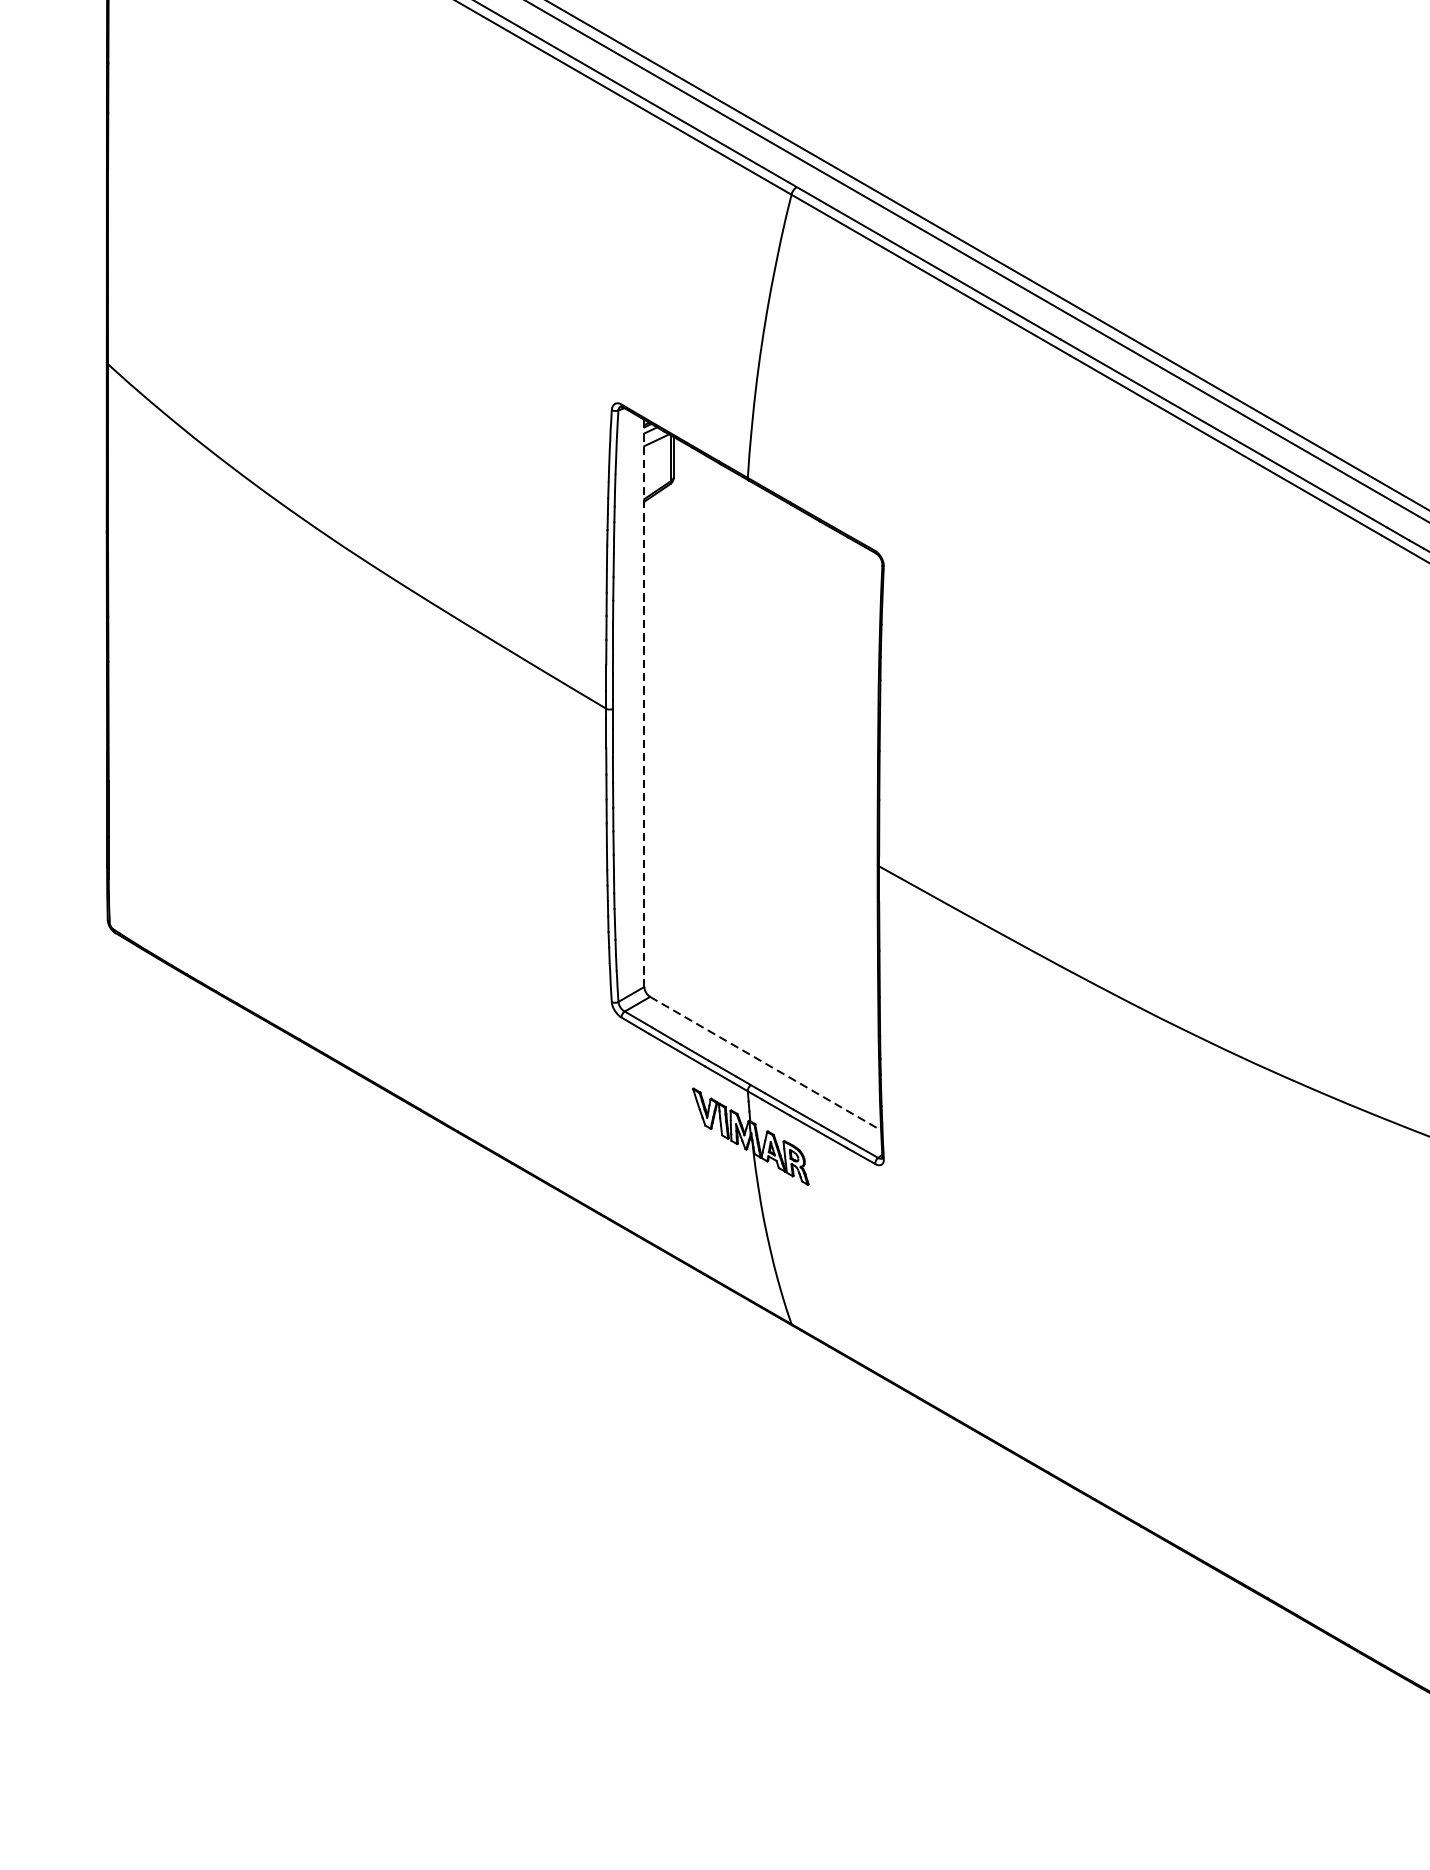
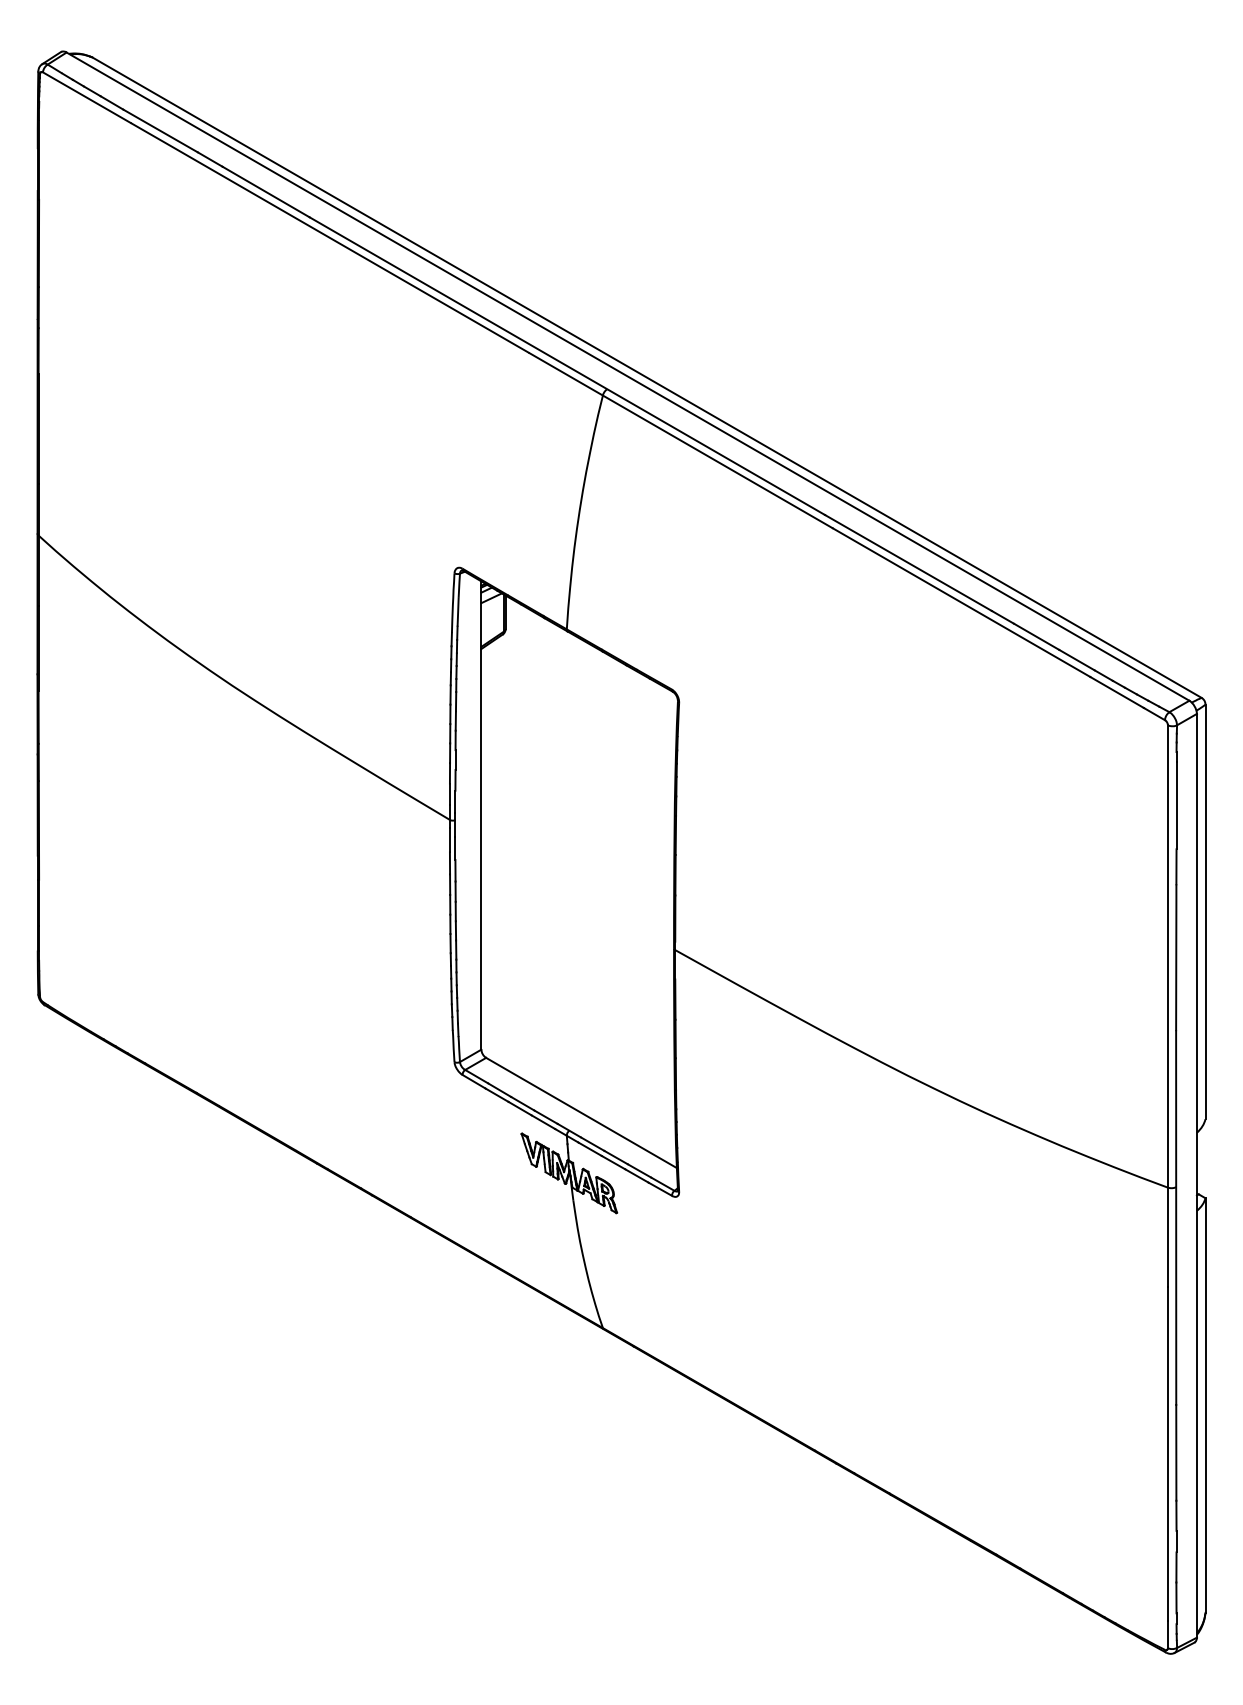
line: (644, 704) -> (481, 816), dashed -> solid
line: (765, 1064) -> (581, 1113), dashed -> solid

